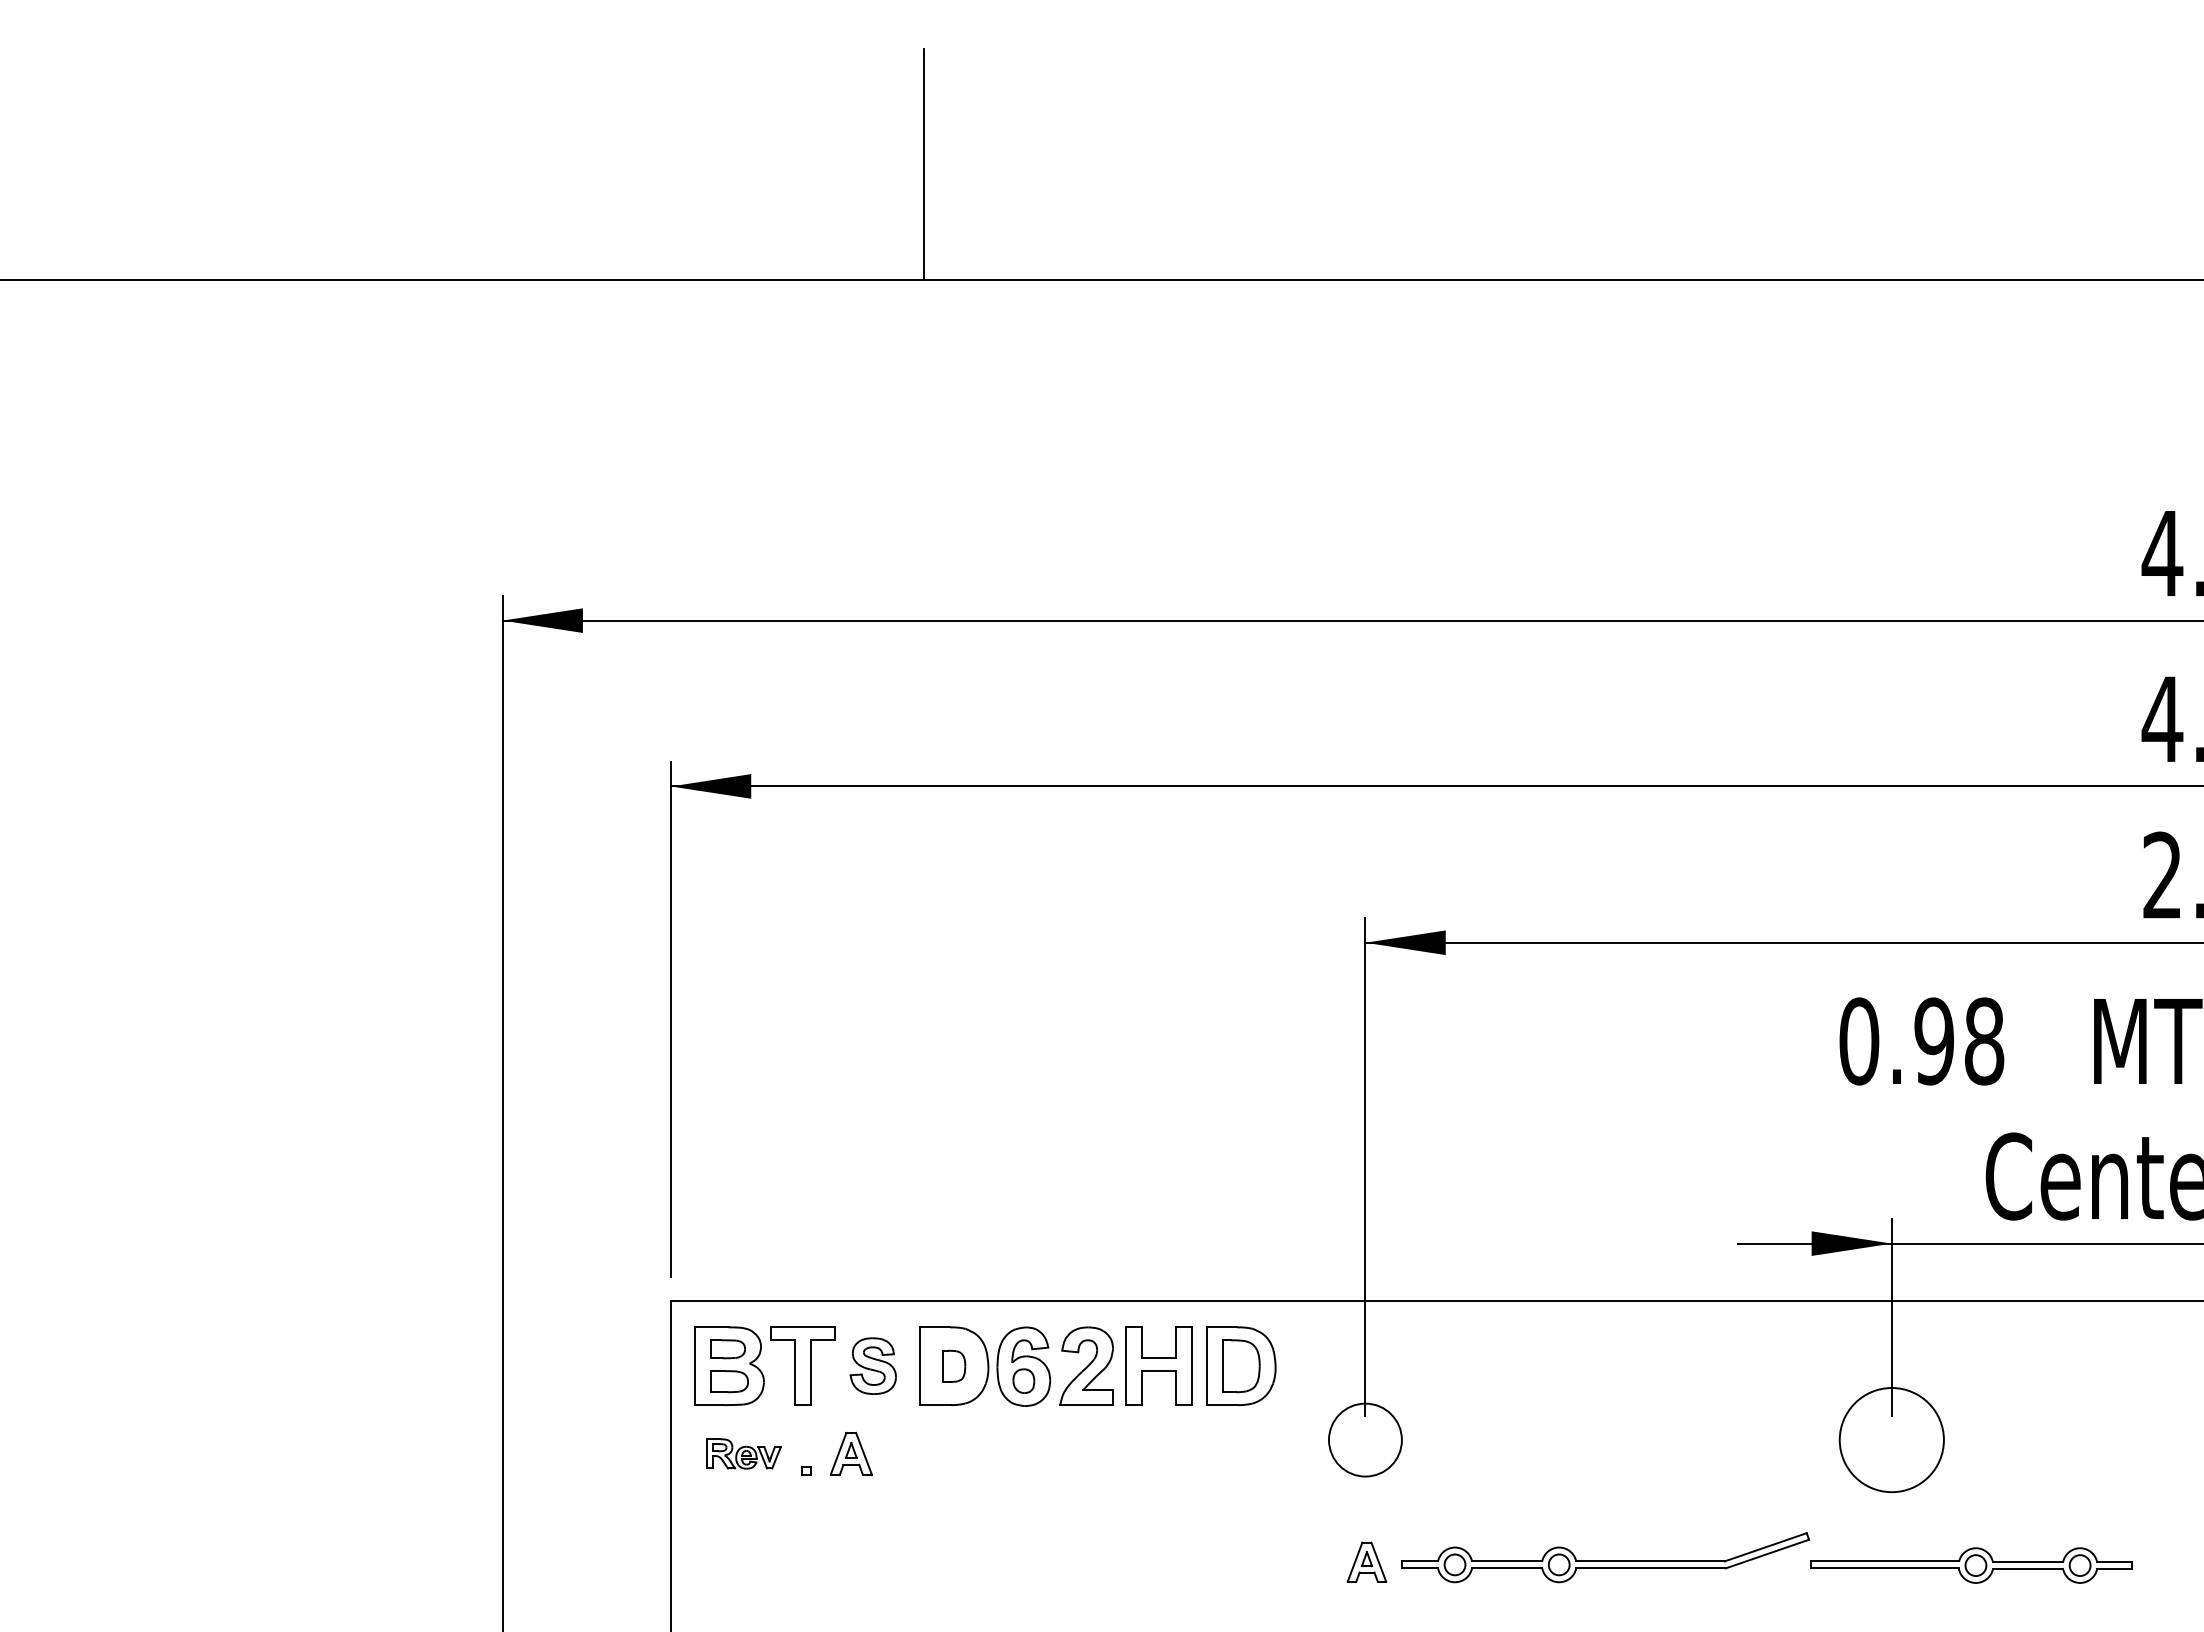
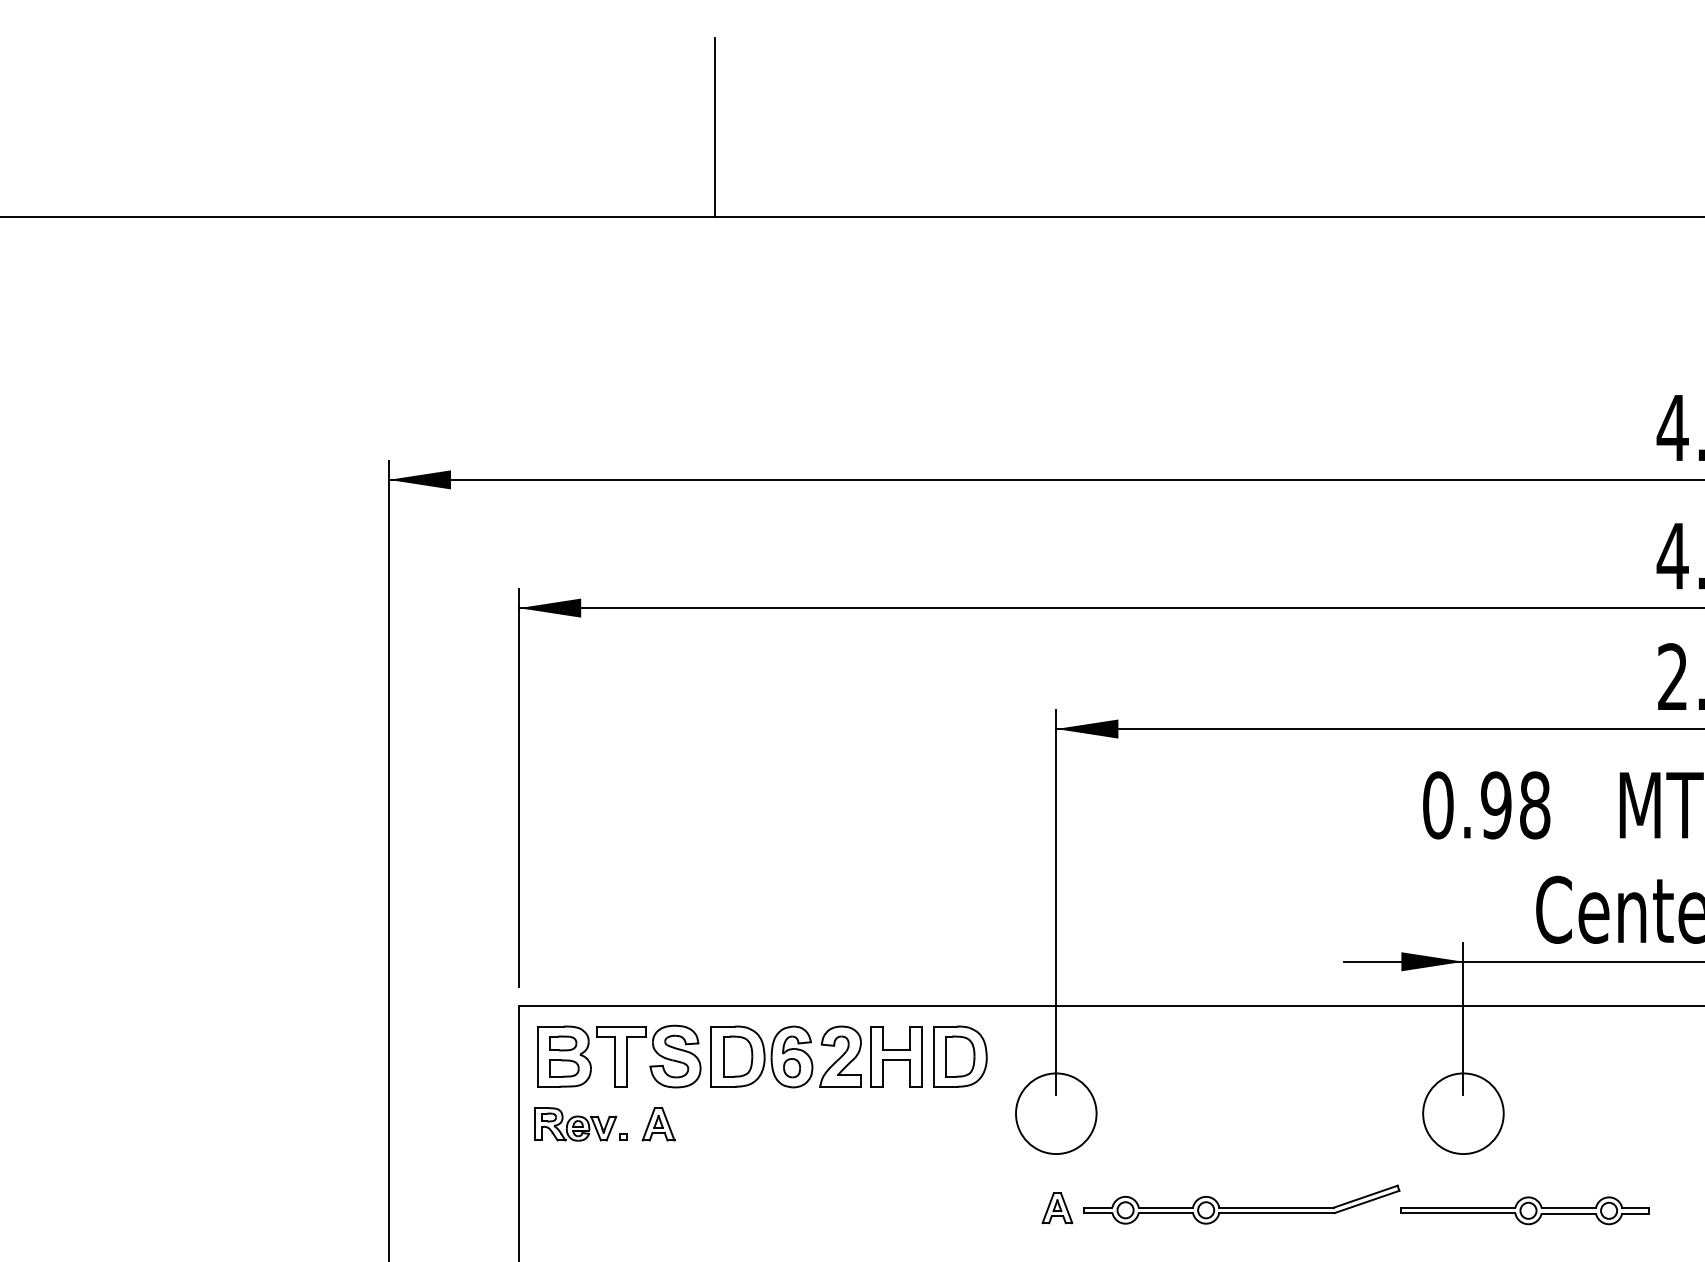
part: (873, 1365) -> (675, 1056), size x1.43
part: (954, 1366) -> (738, 1056), size x1.67
circle: (1365, 1440) -> (1056, 1114), size x1.43
part: (744, 1453) -> (575, 1124), size x1.43

